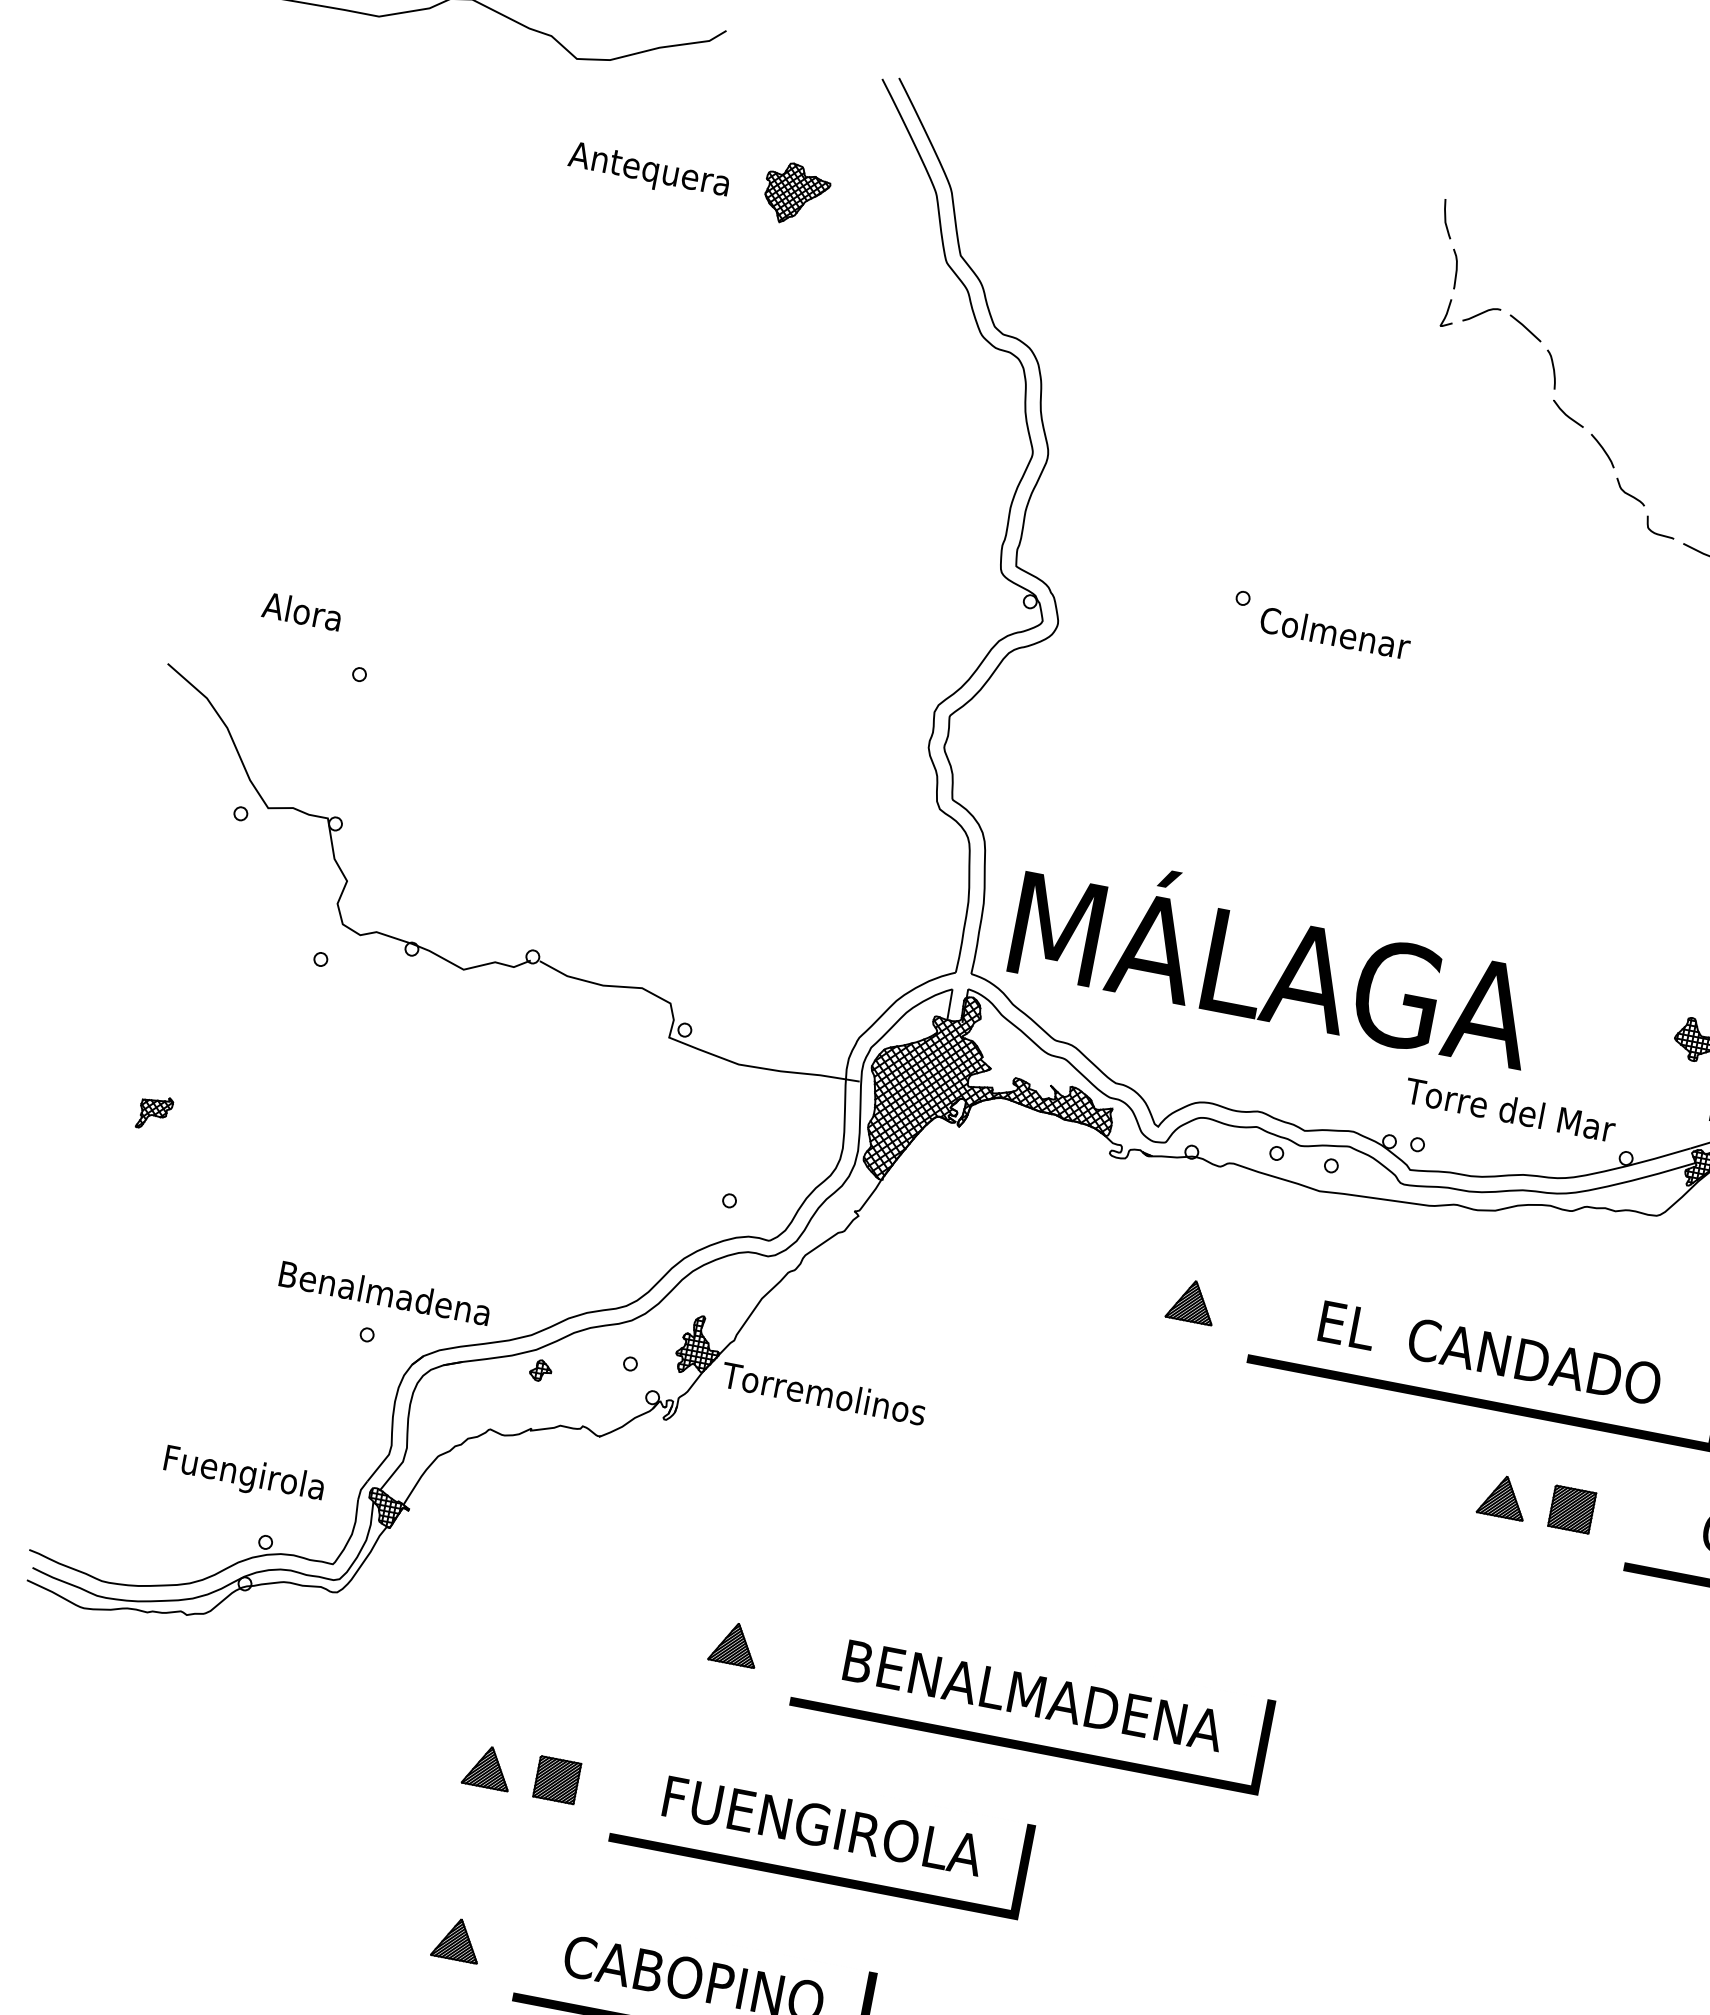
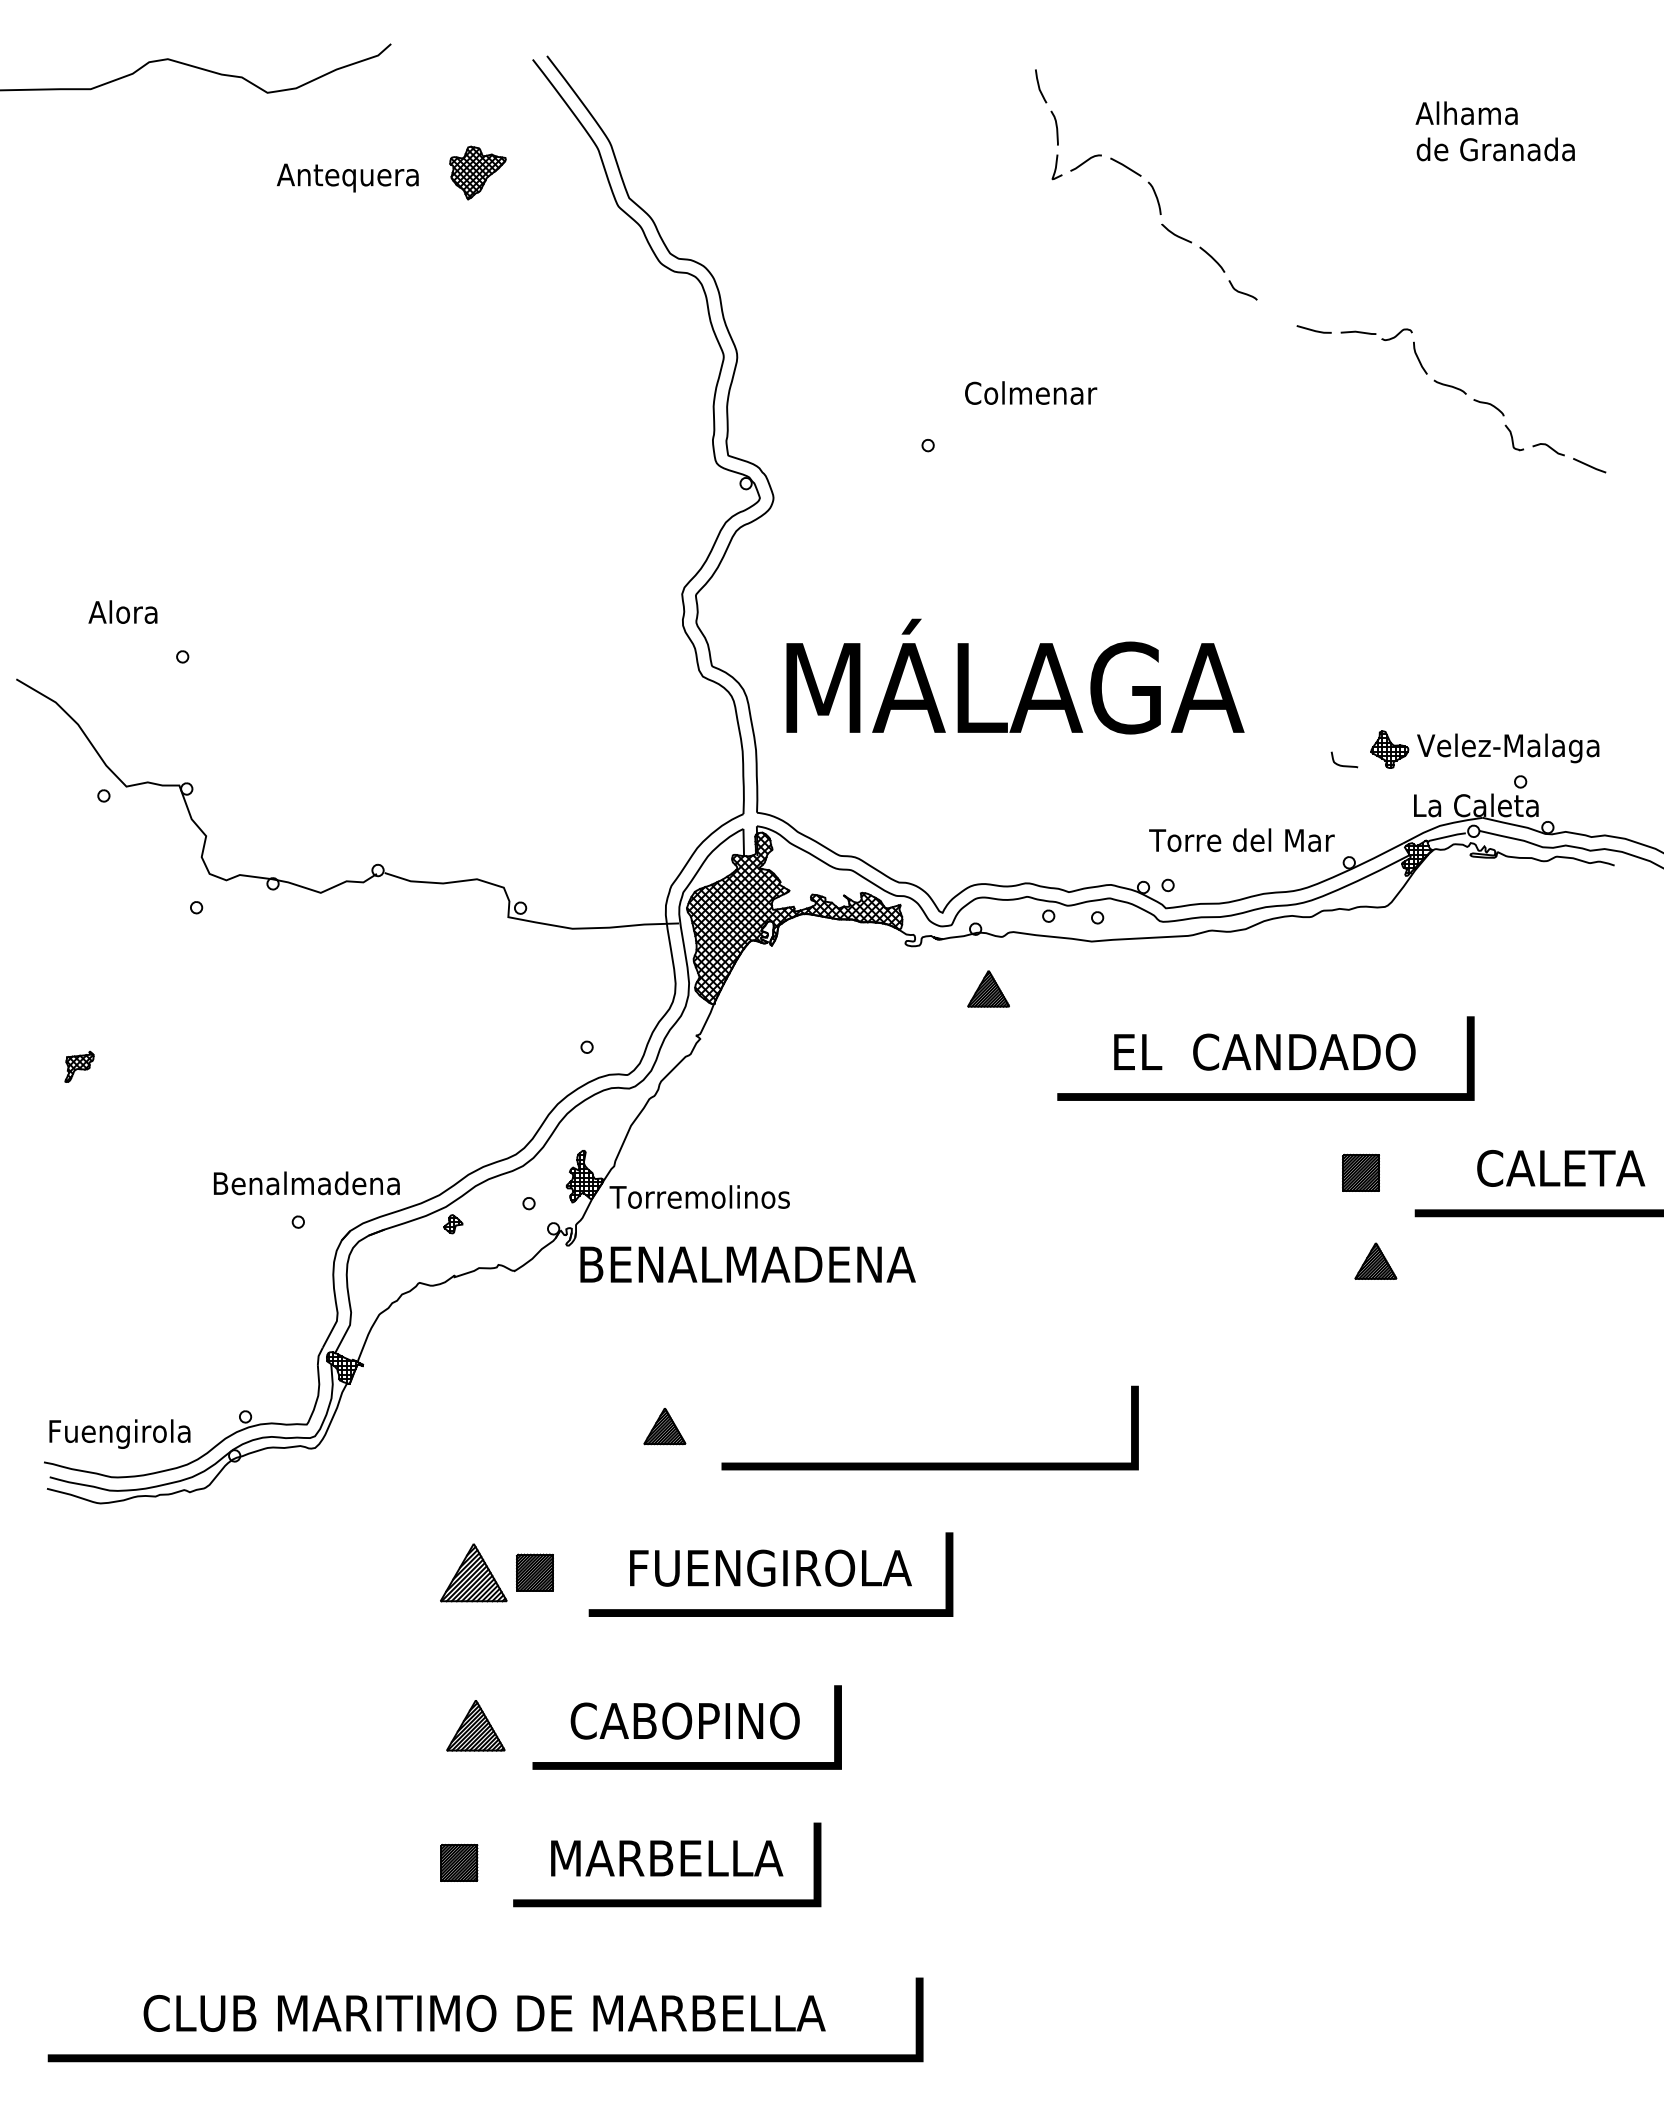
curve: (1656, 532) -> (1341, 764), moved
text: (1336, 632) -> (1031, 392), moved
text: (1275, 957) -> (1015, 676), moved
part: (1192, 1300) -> (988, 988), moved
text: (243, 1474) -> (119, 1433), moved
part: (1503, 1495) -> (1375, 1260), moved
text: (1033, 1695) -> (747, 1264), moved
part: (488, 1766) -> (473, 1572), size x1.6
part: (457, 1939) -> (475, 1725), size x1.4

